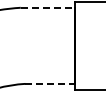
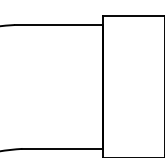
line: (48, 7) -> (60, 24), dashed -> solid
line: (50, 83) -> (63, 148), dashed -> solid

